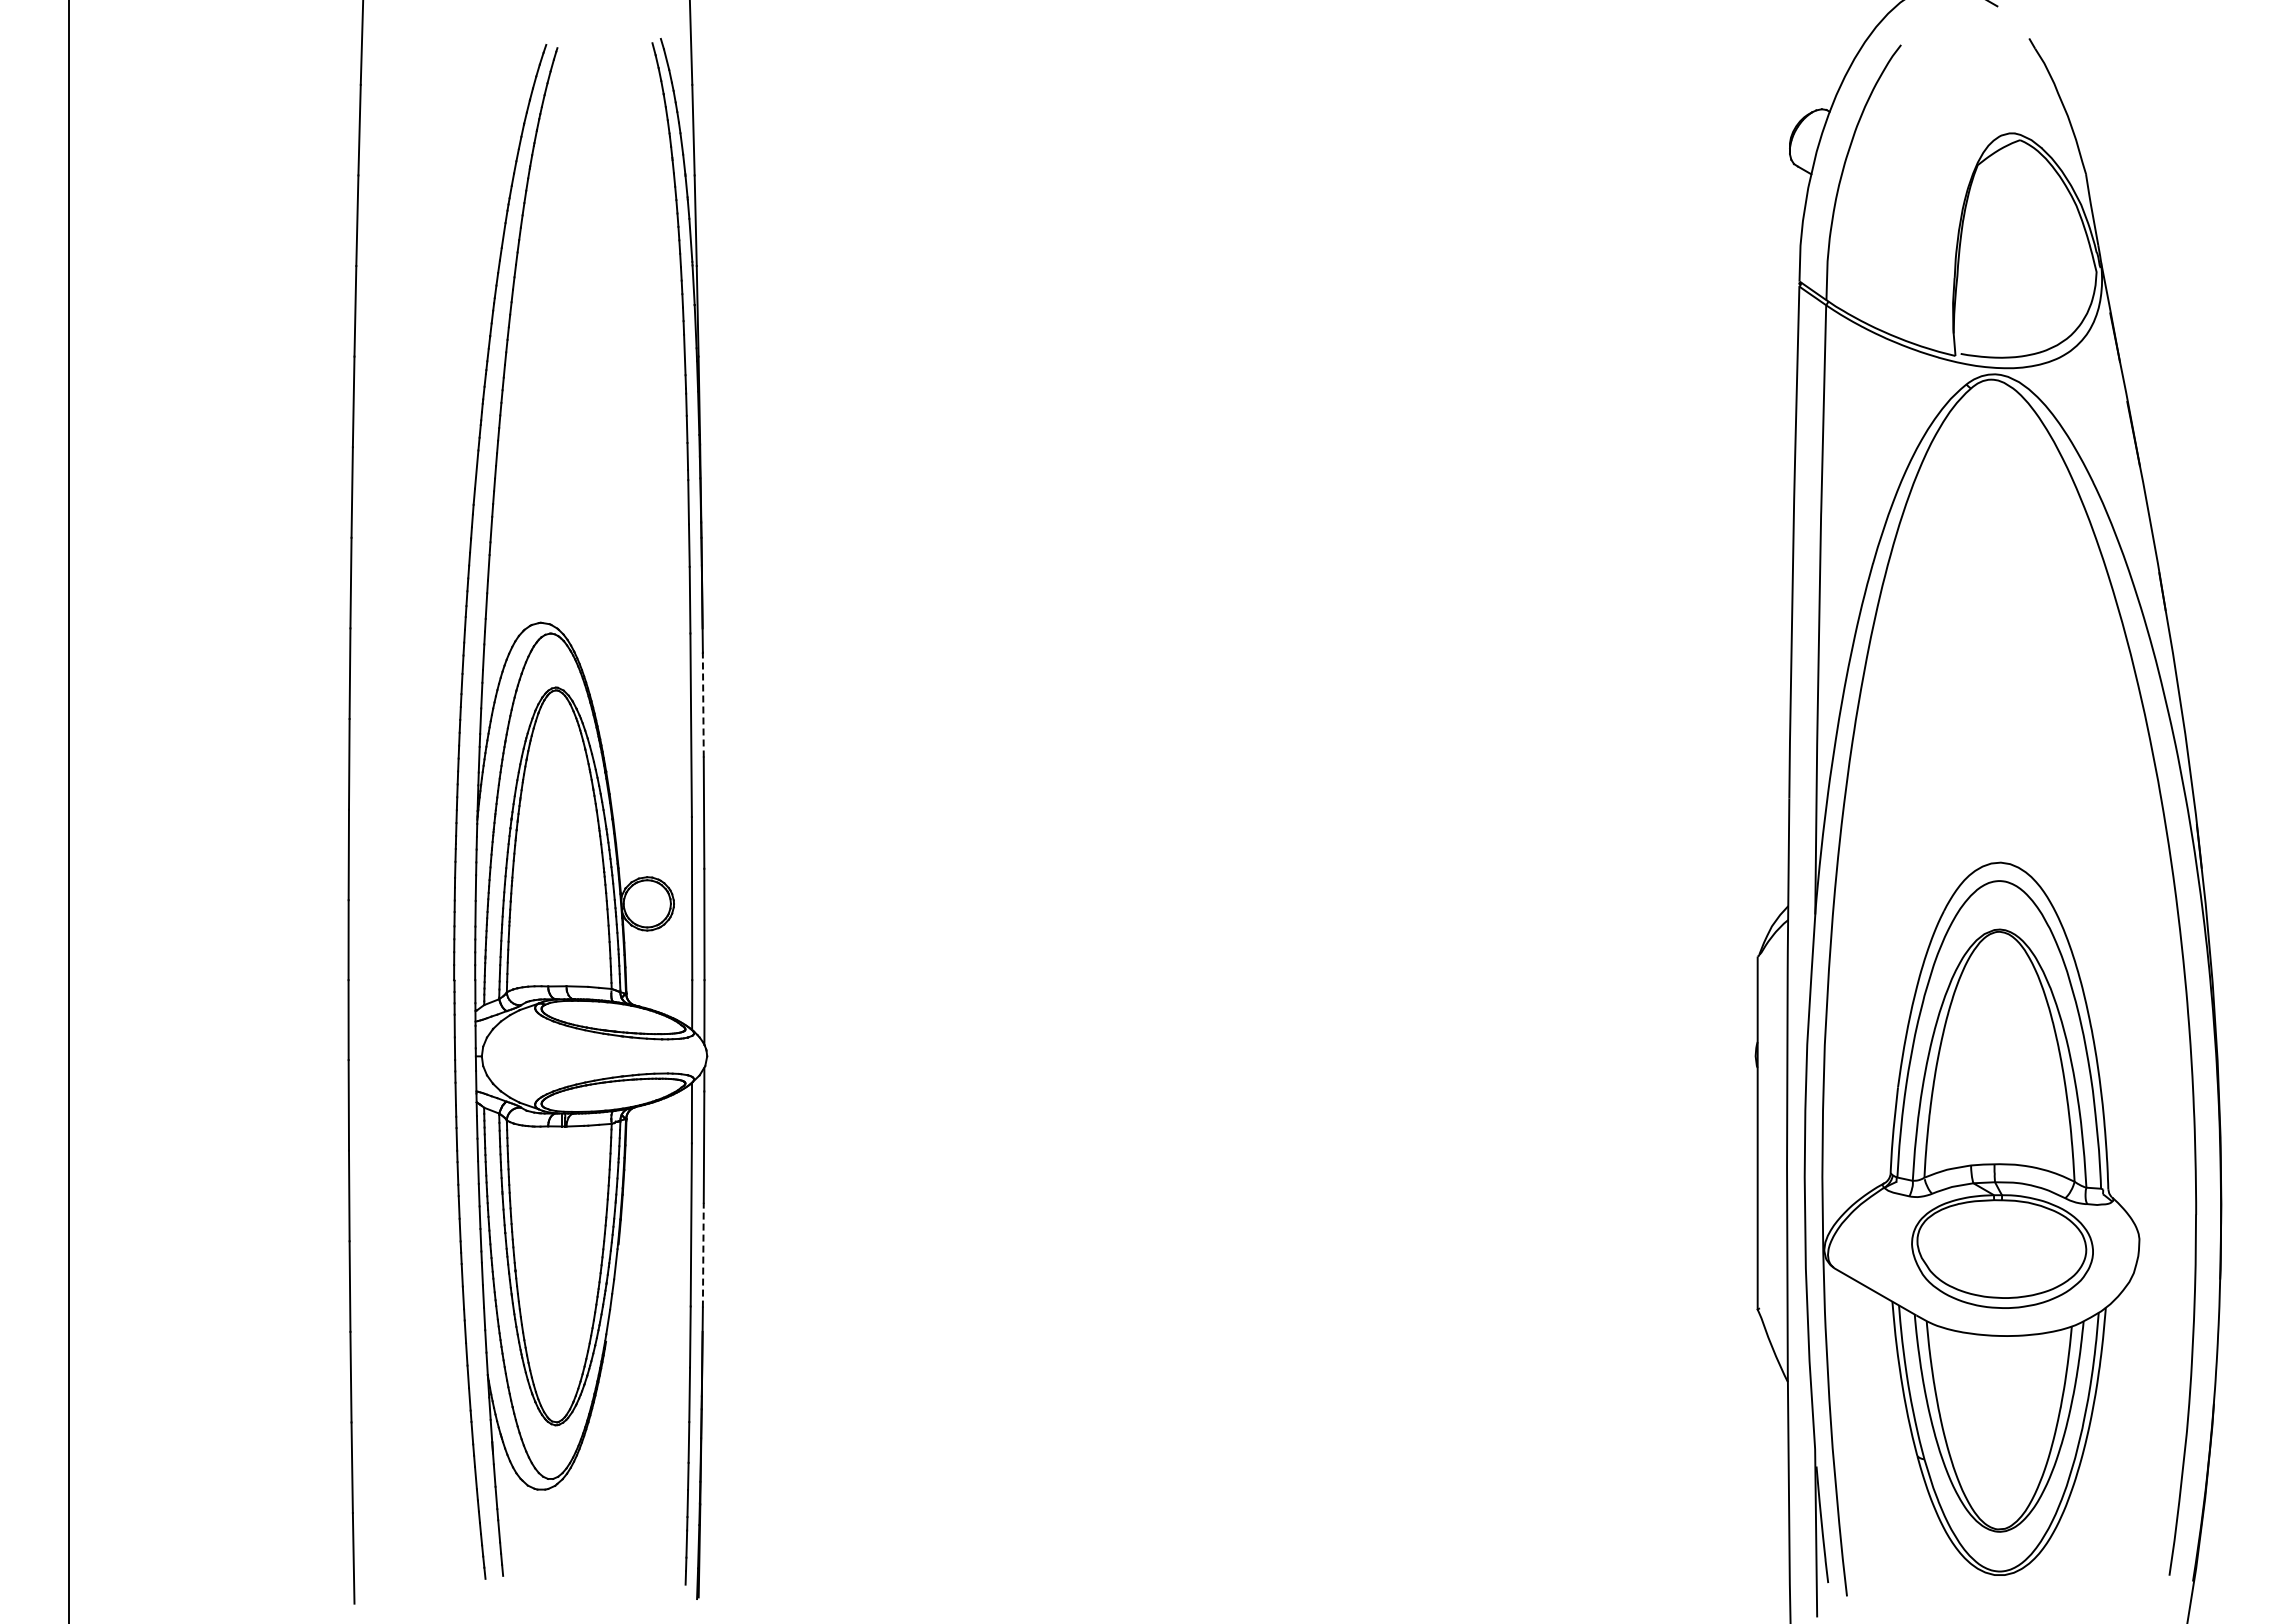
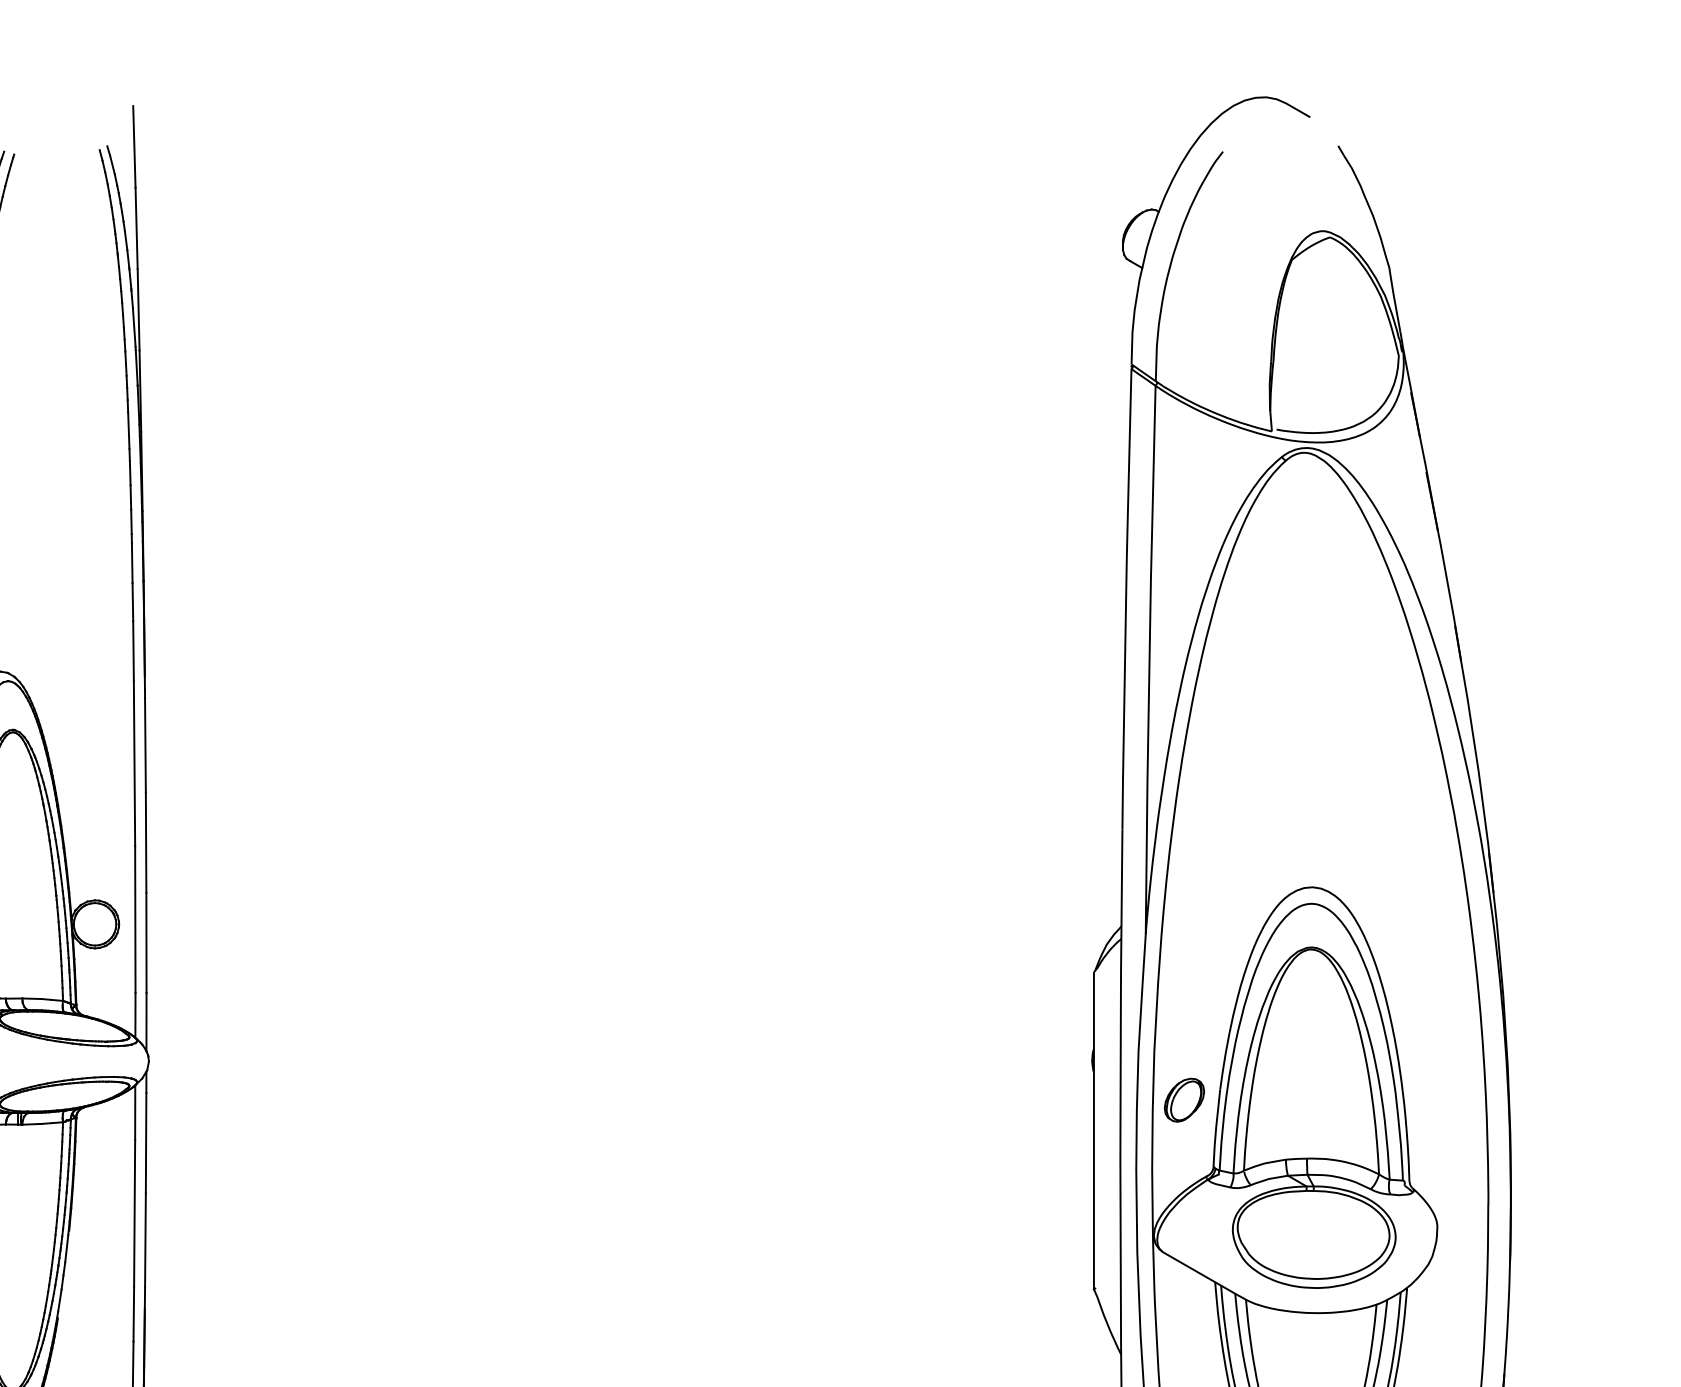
line: (703, 704) -> (145, 745), dashed -> solid
part: (1858, 1099) -> (1184, 1100), added
line: (703, 1254) -> (145, 1239), dashed -> solid

